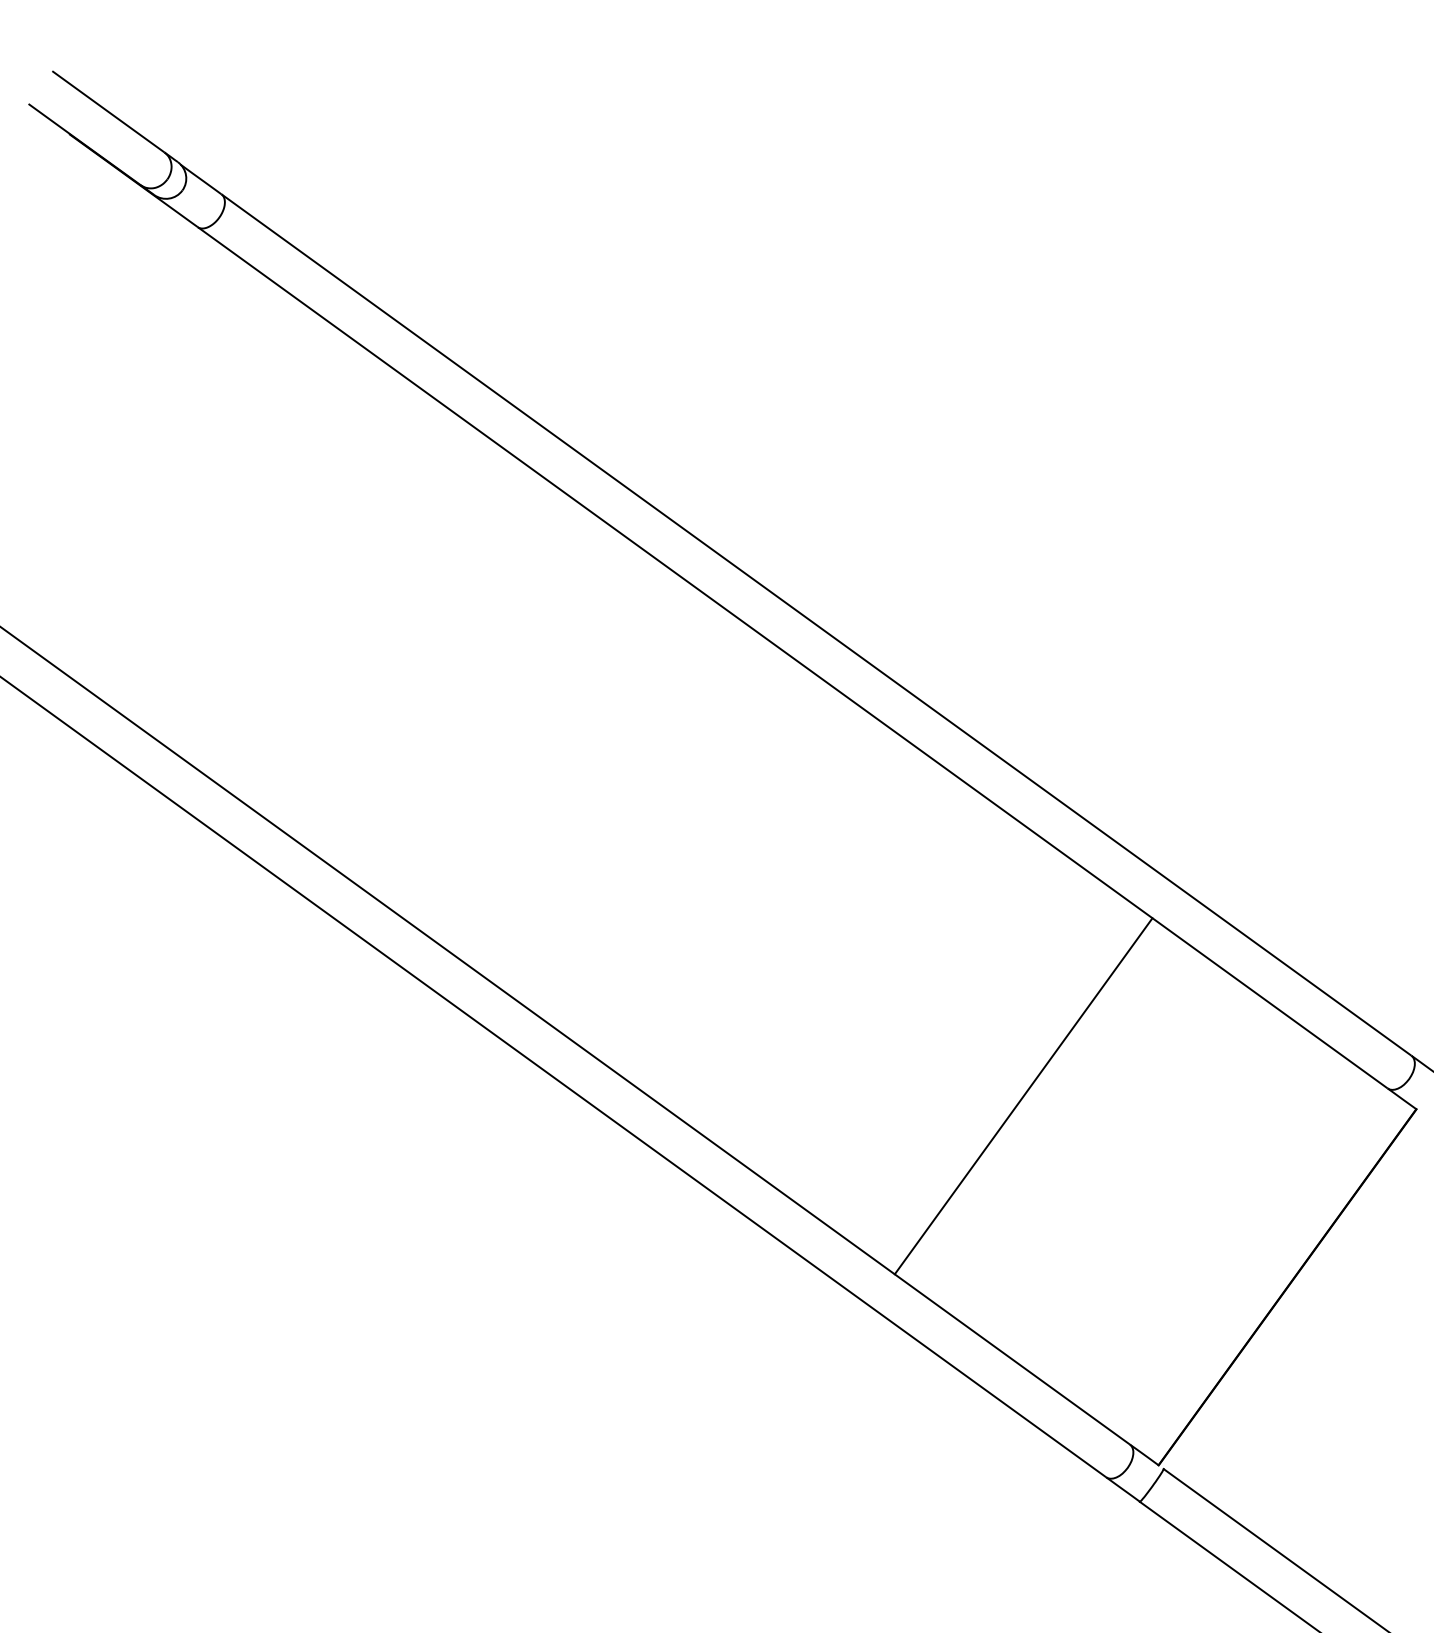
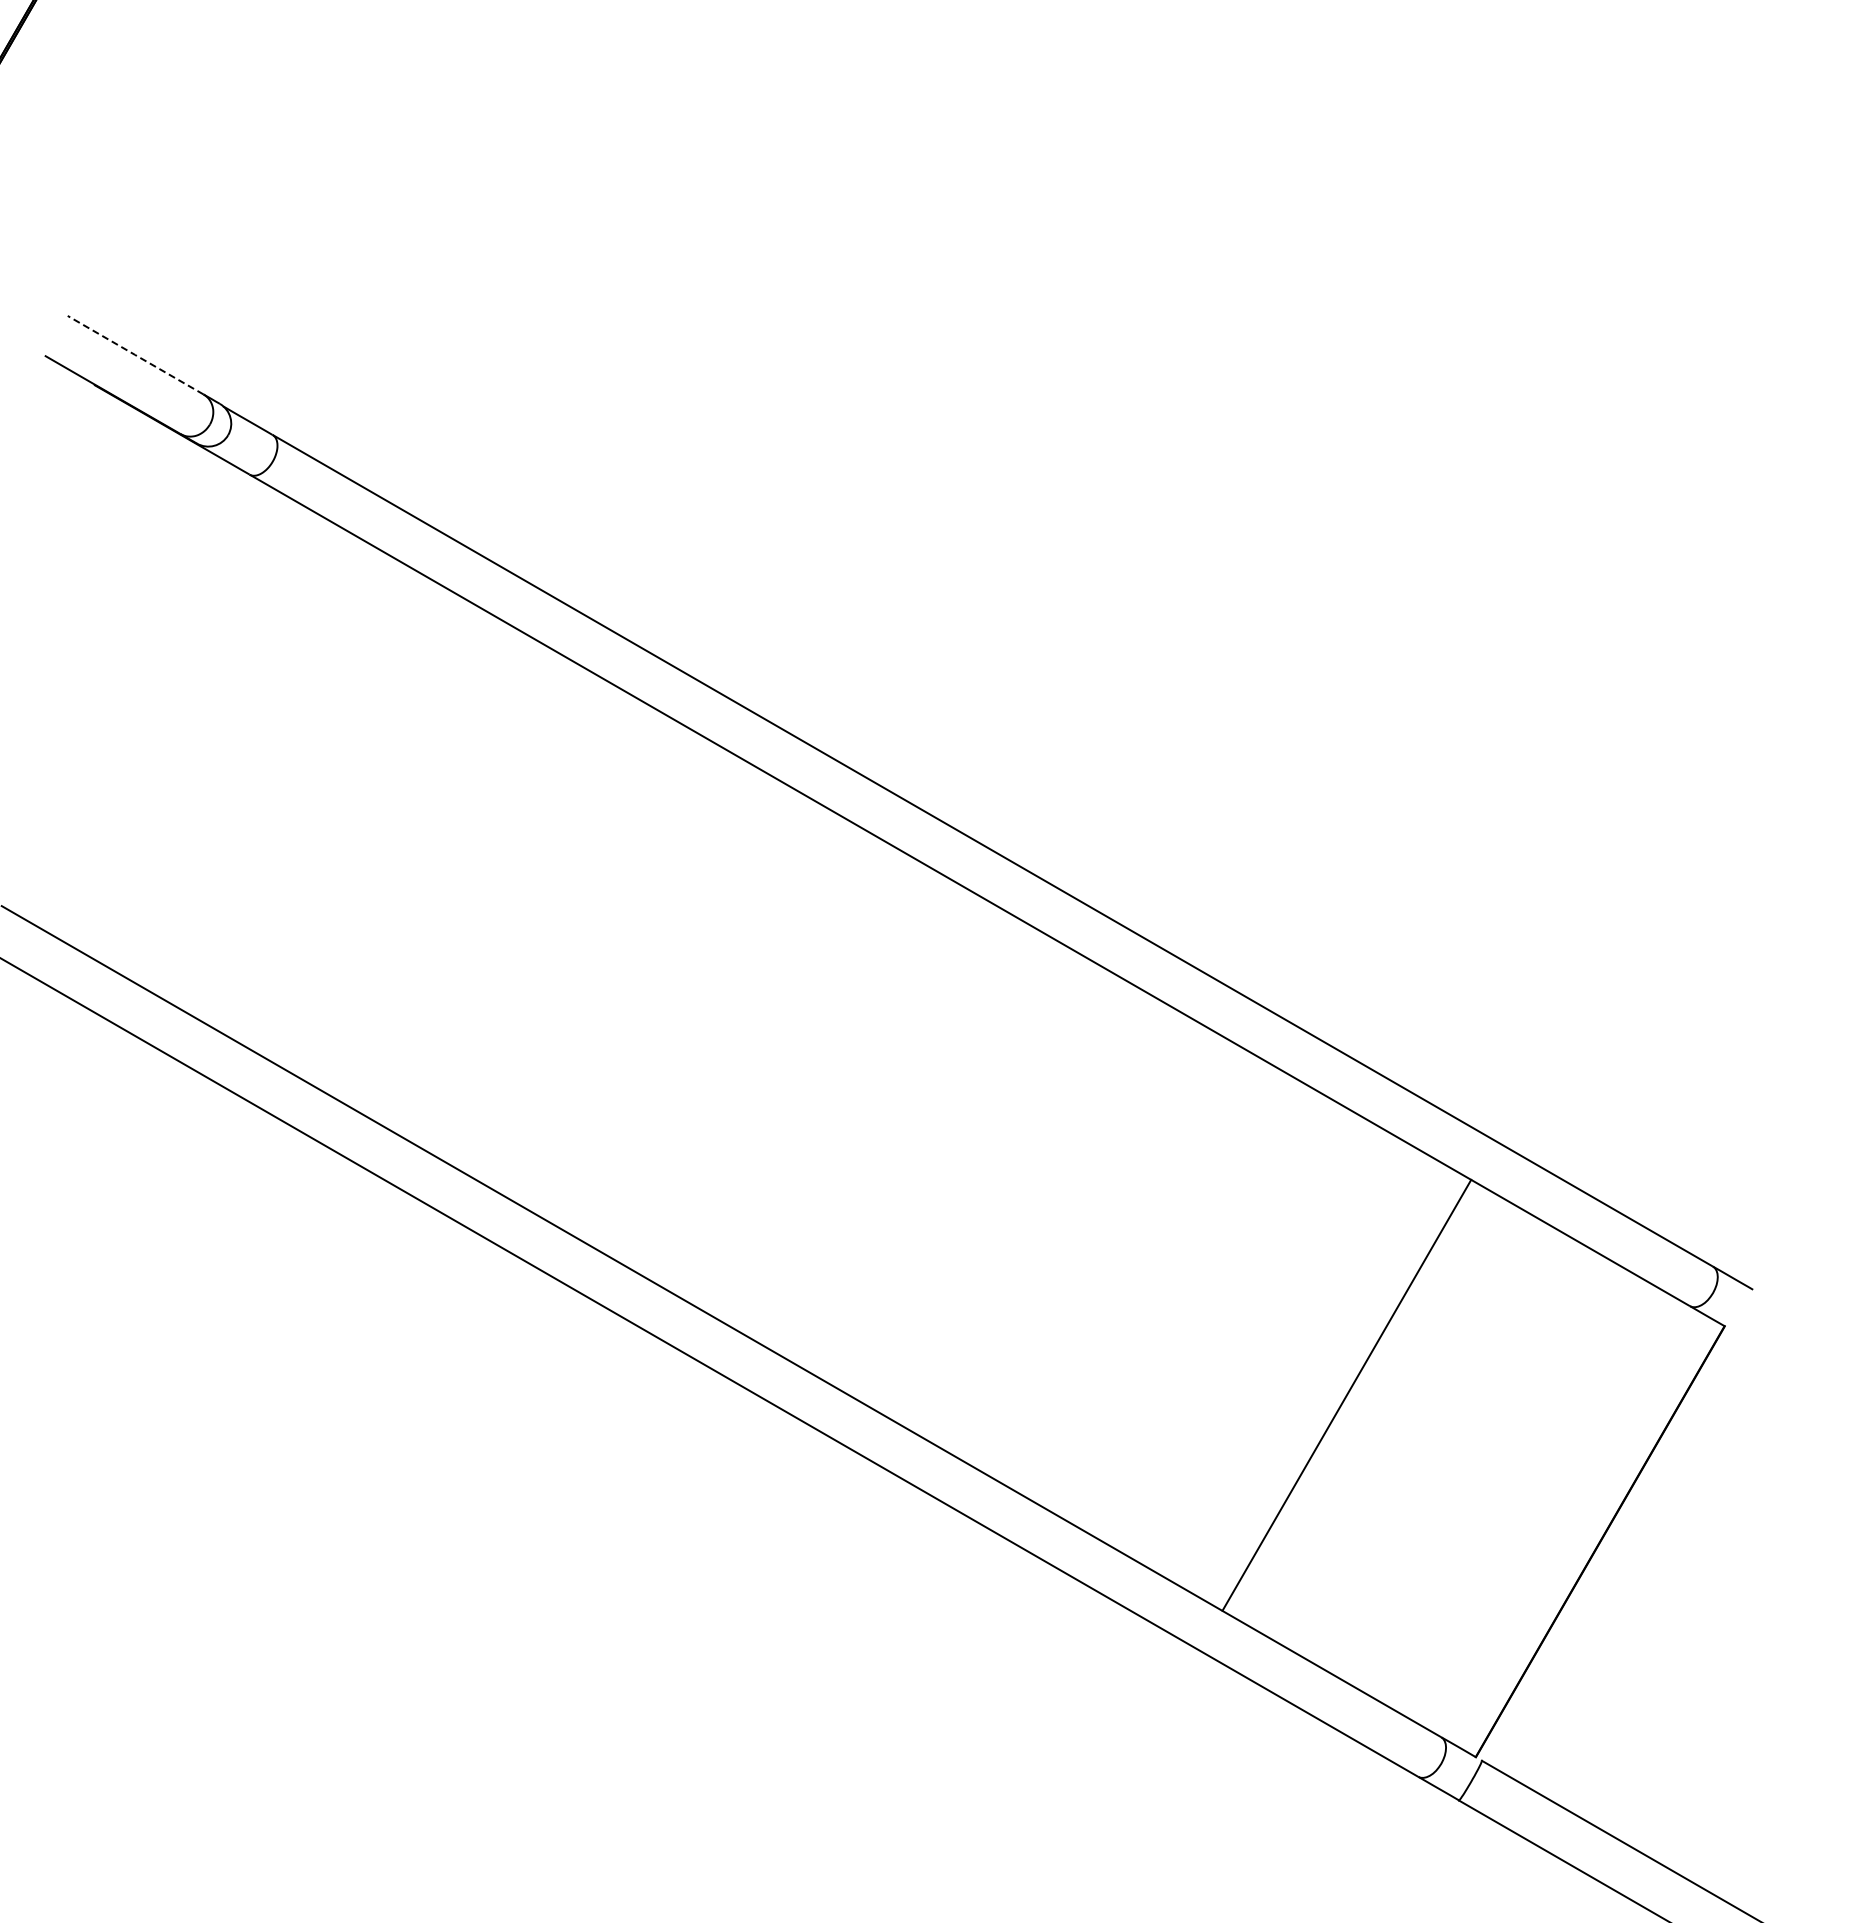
line: (108, 111) -> (135, 354), solid -> dashed
line: (1023, 1095) -> (1346, 1394), moved

